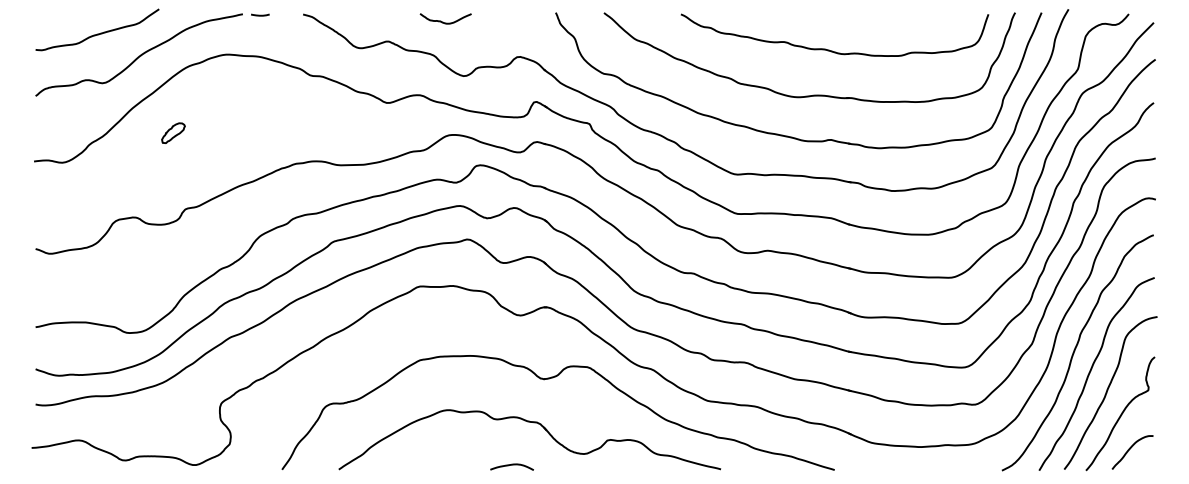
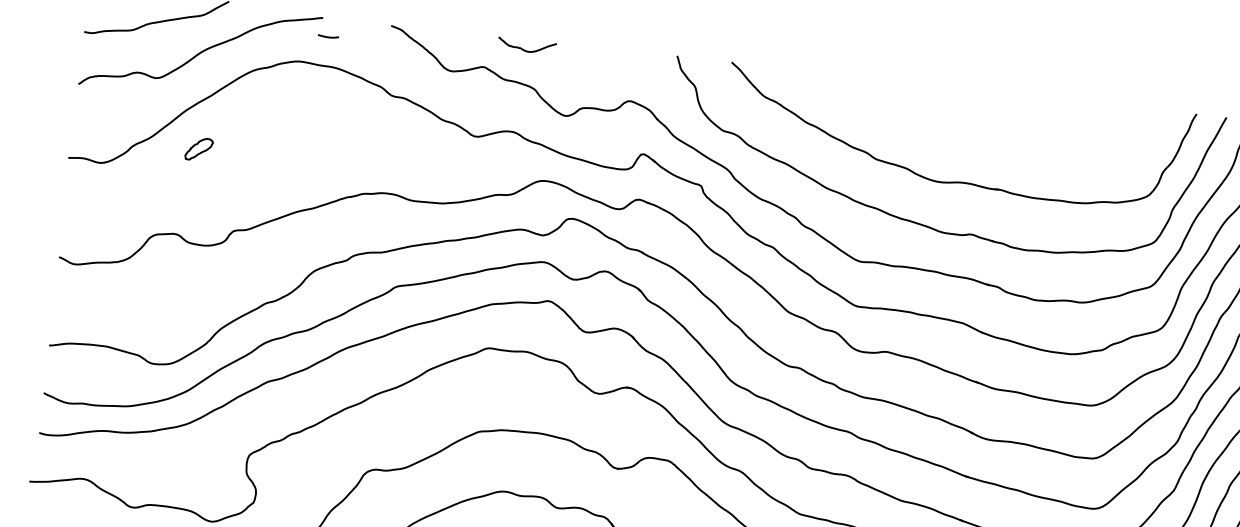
line: (260, 14) -> (328, 35), moved
curve: (443, 21) -> (524, 48), moved
part: (829, 49) -> (982, 132), removed
part: (173, 132) -> (199, 148), moved

